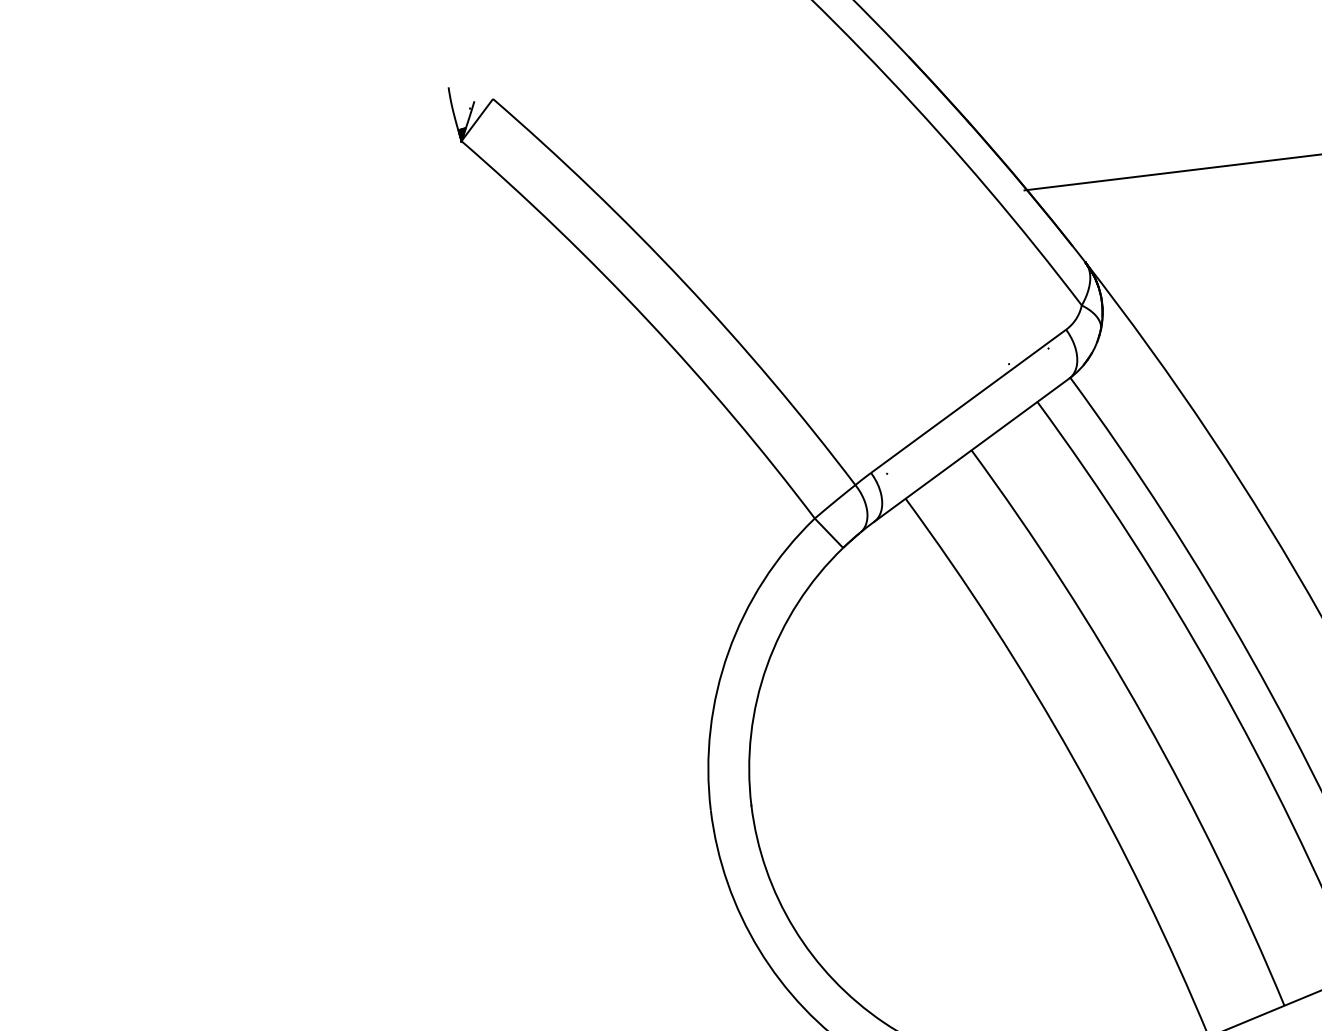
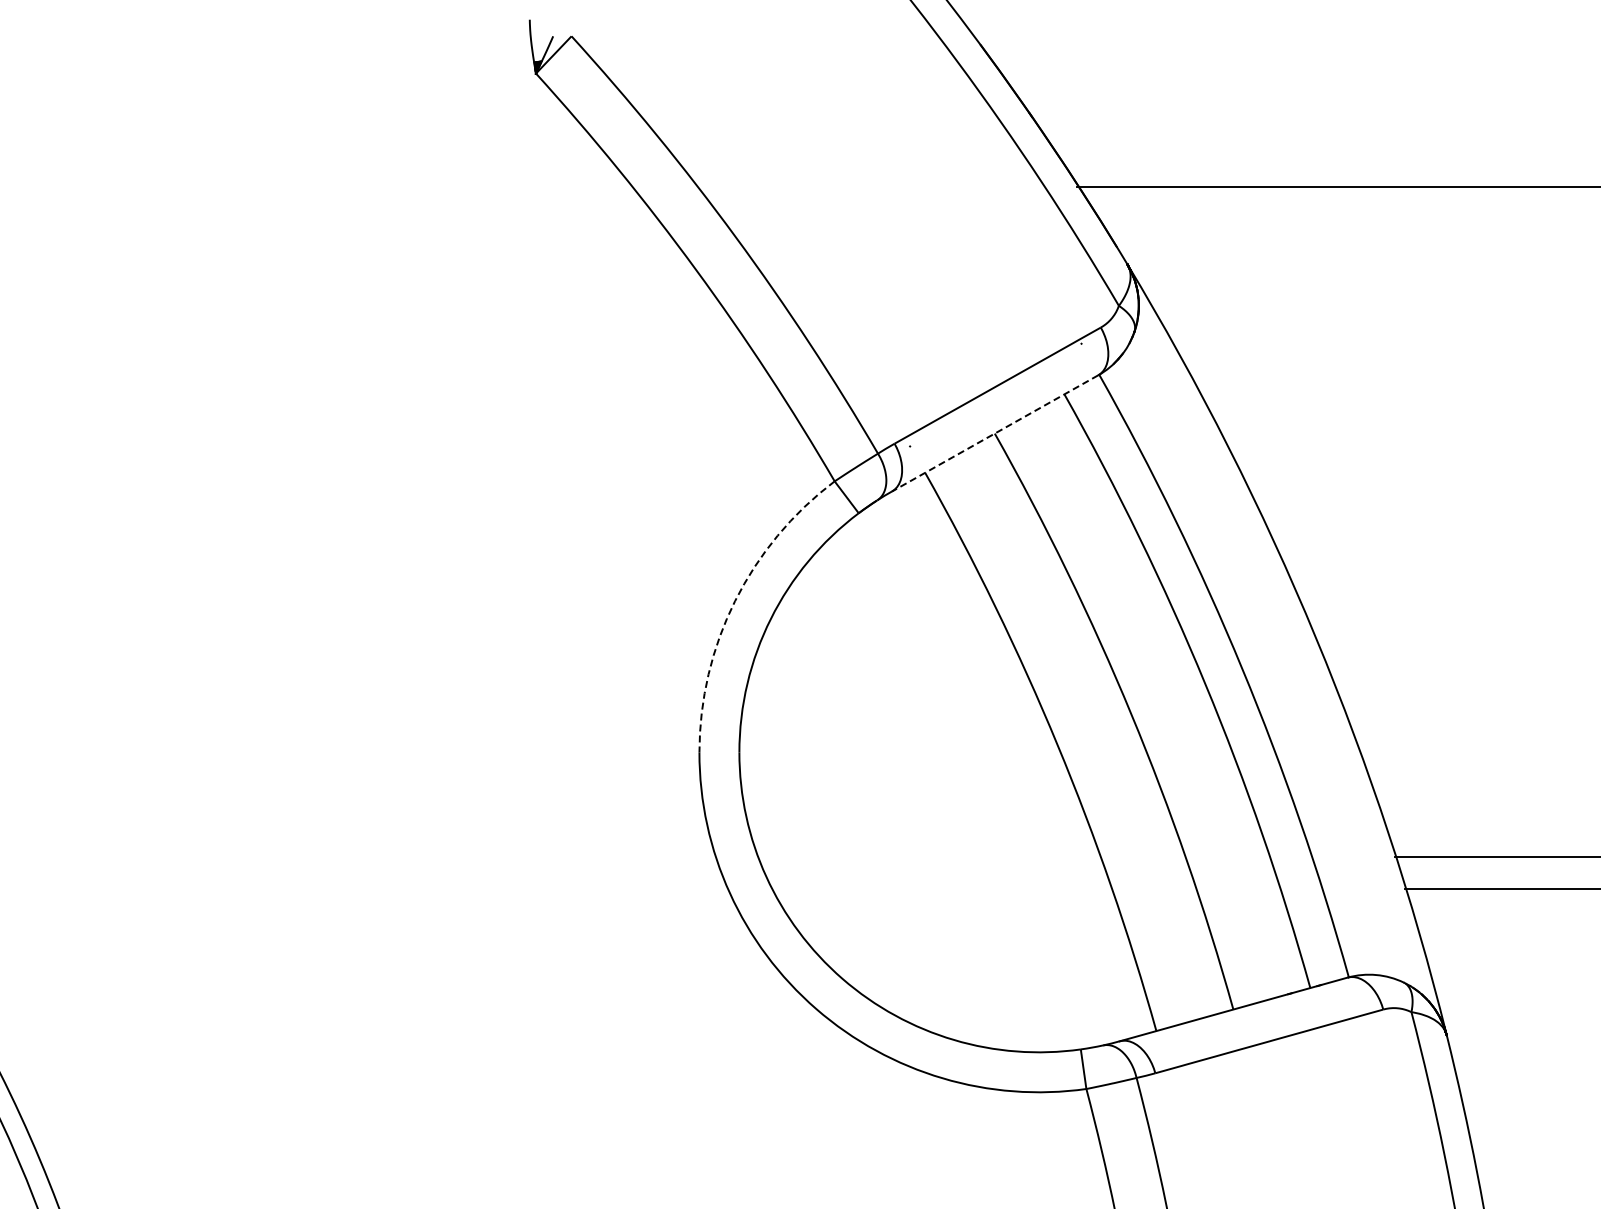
line: (971, 450) -> (994, 433), solid -> dashed
arc: (728, 652) -> (735, 601), solid -> dashed

